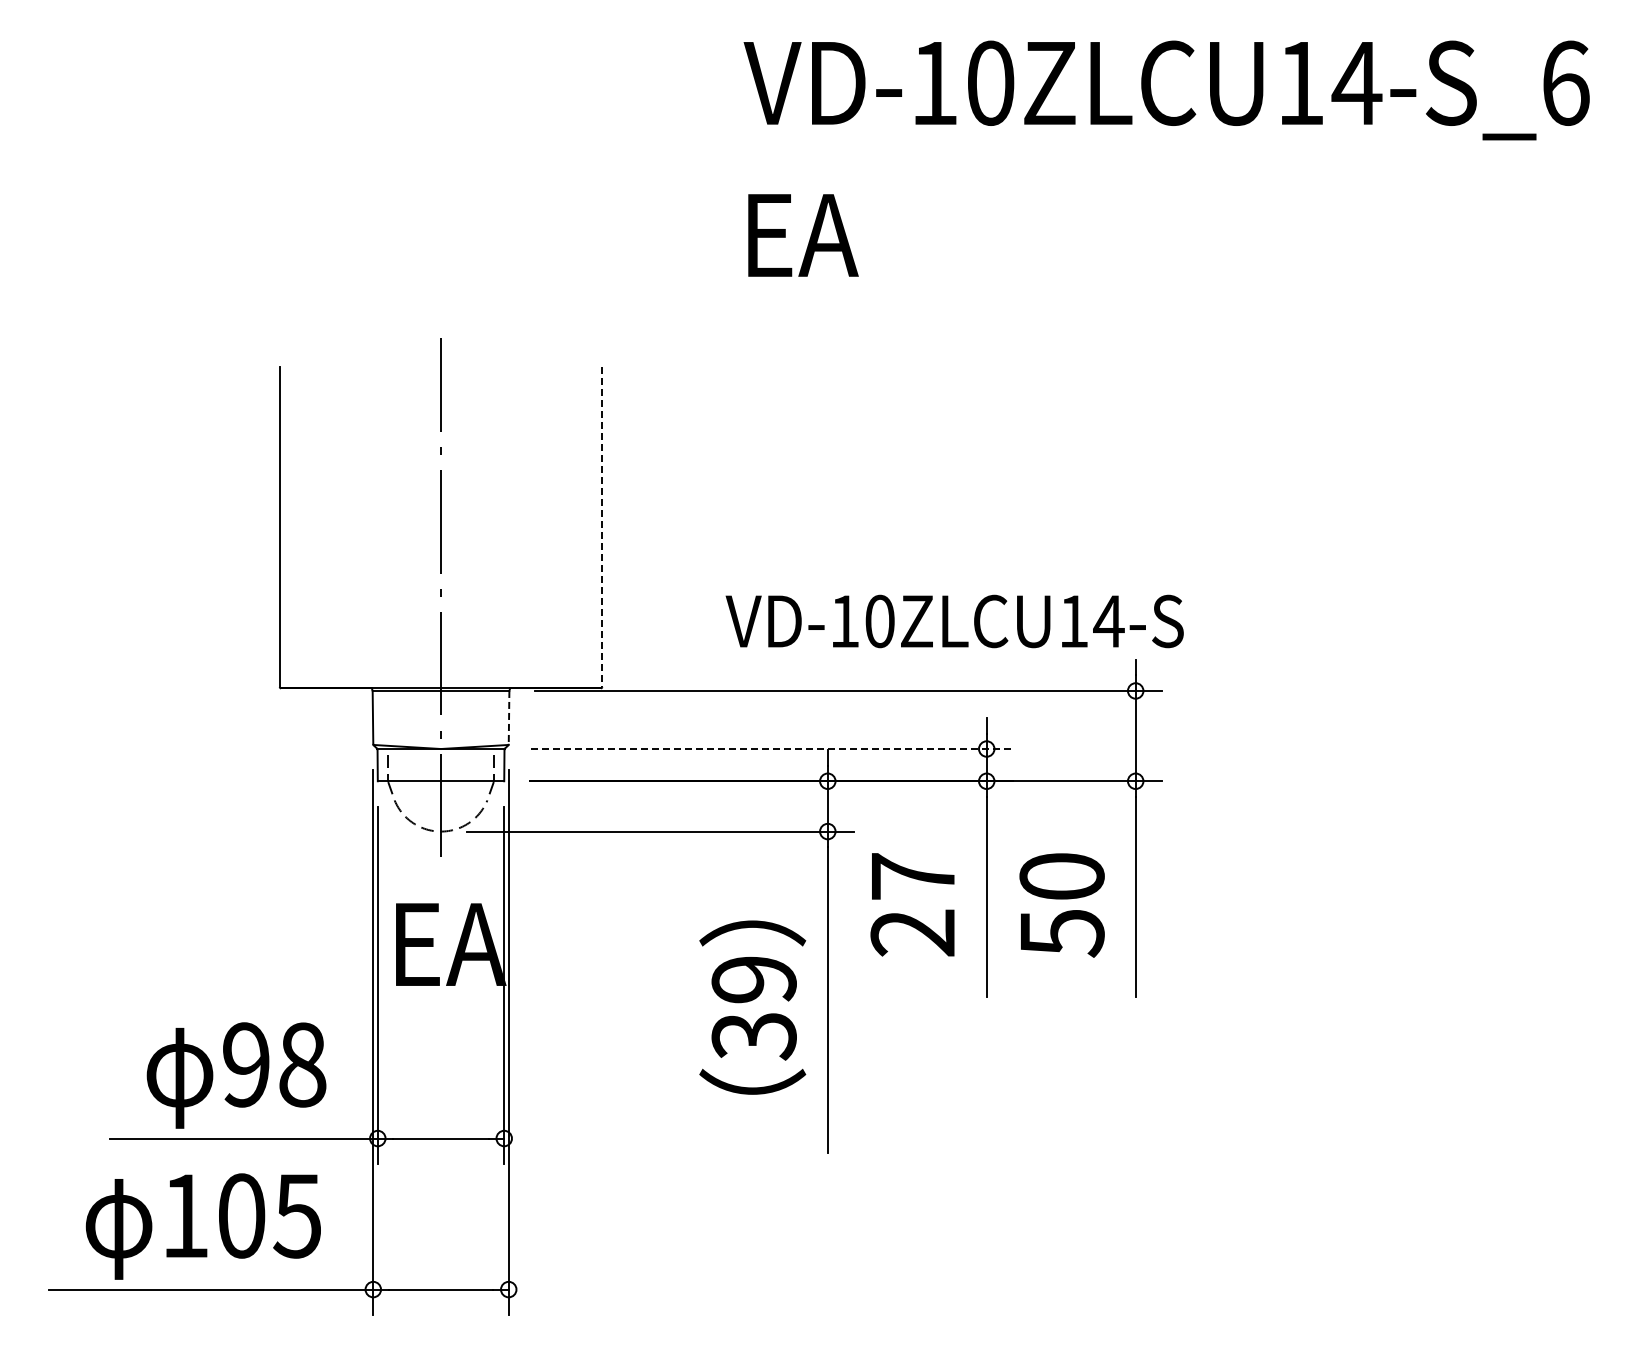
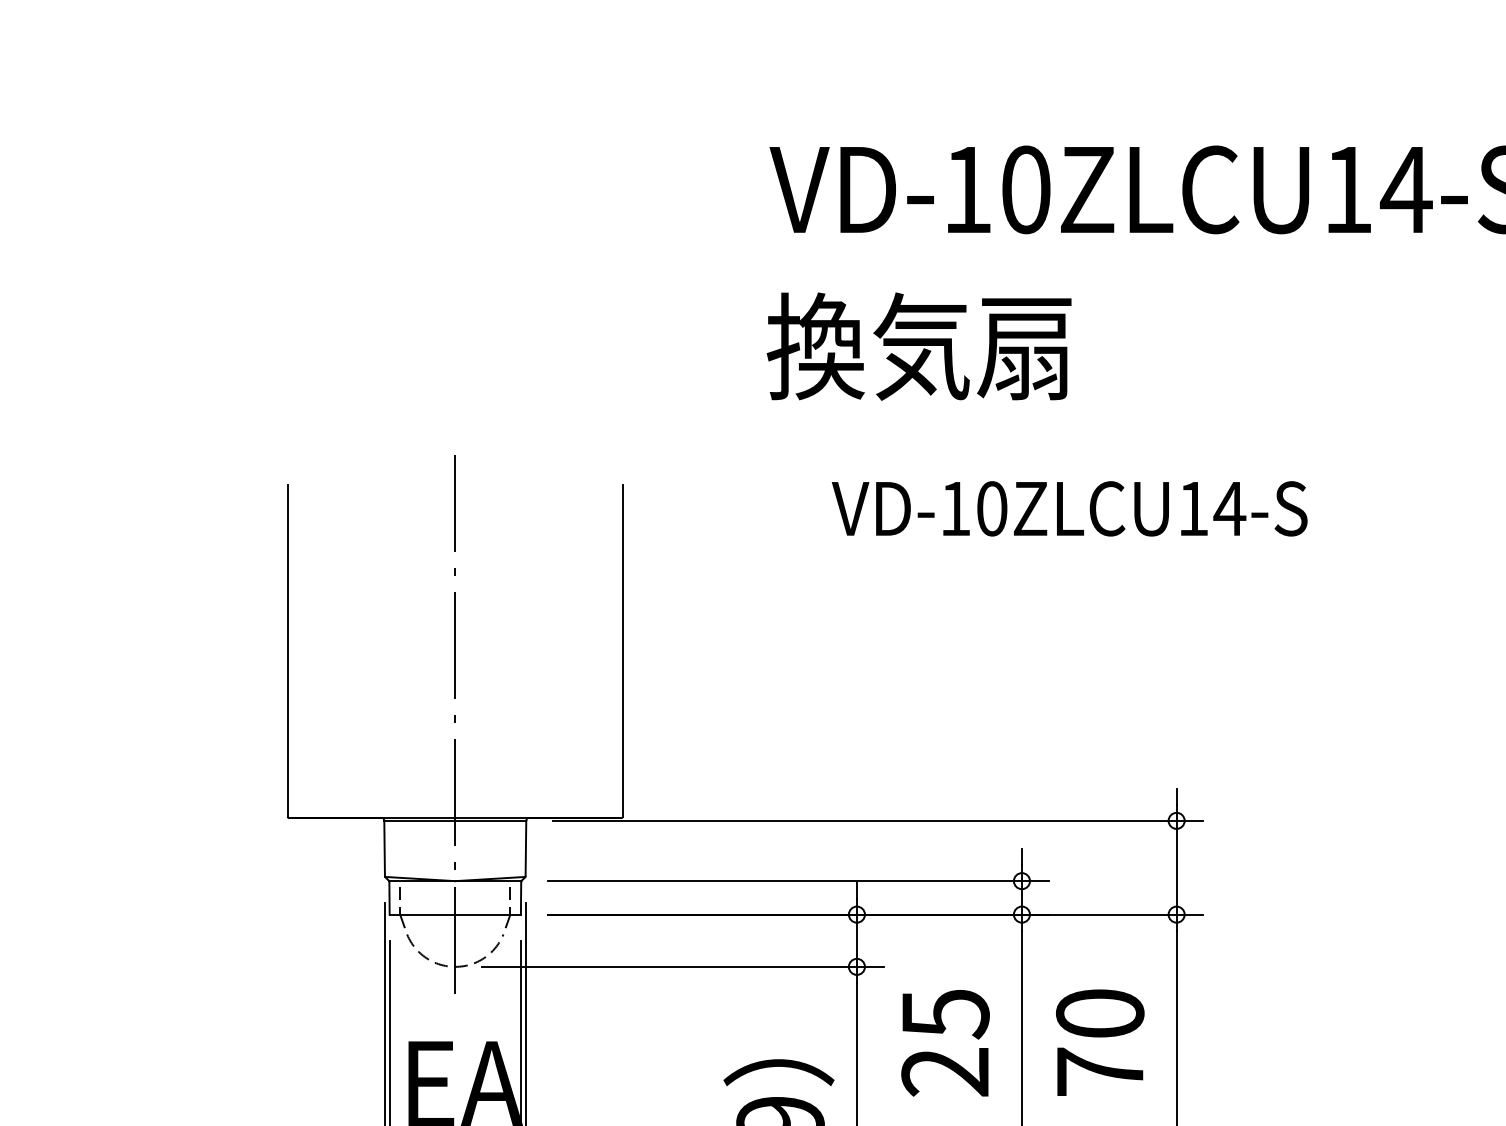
text: (887, 234) -> (918, 346), EA -> 換気扇
line: (602, 527) -> (622, 651), dashed -> solid
text: (954, 621) -> (1069, 508), moved
line: (509, 717) -> (526, 848), dashed -> solid
line: (771, 749) -> (798, 881), dashed -> solid
text: (913, 877) -> (945, 1014), 27 -> 25
text: (1062, 933) -> (1100, 1072), 50 -> 70

